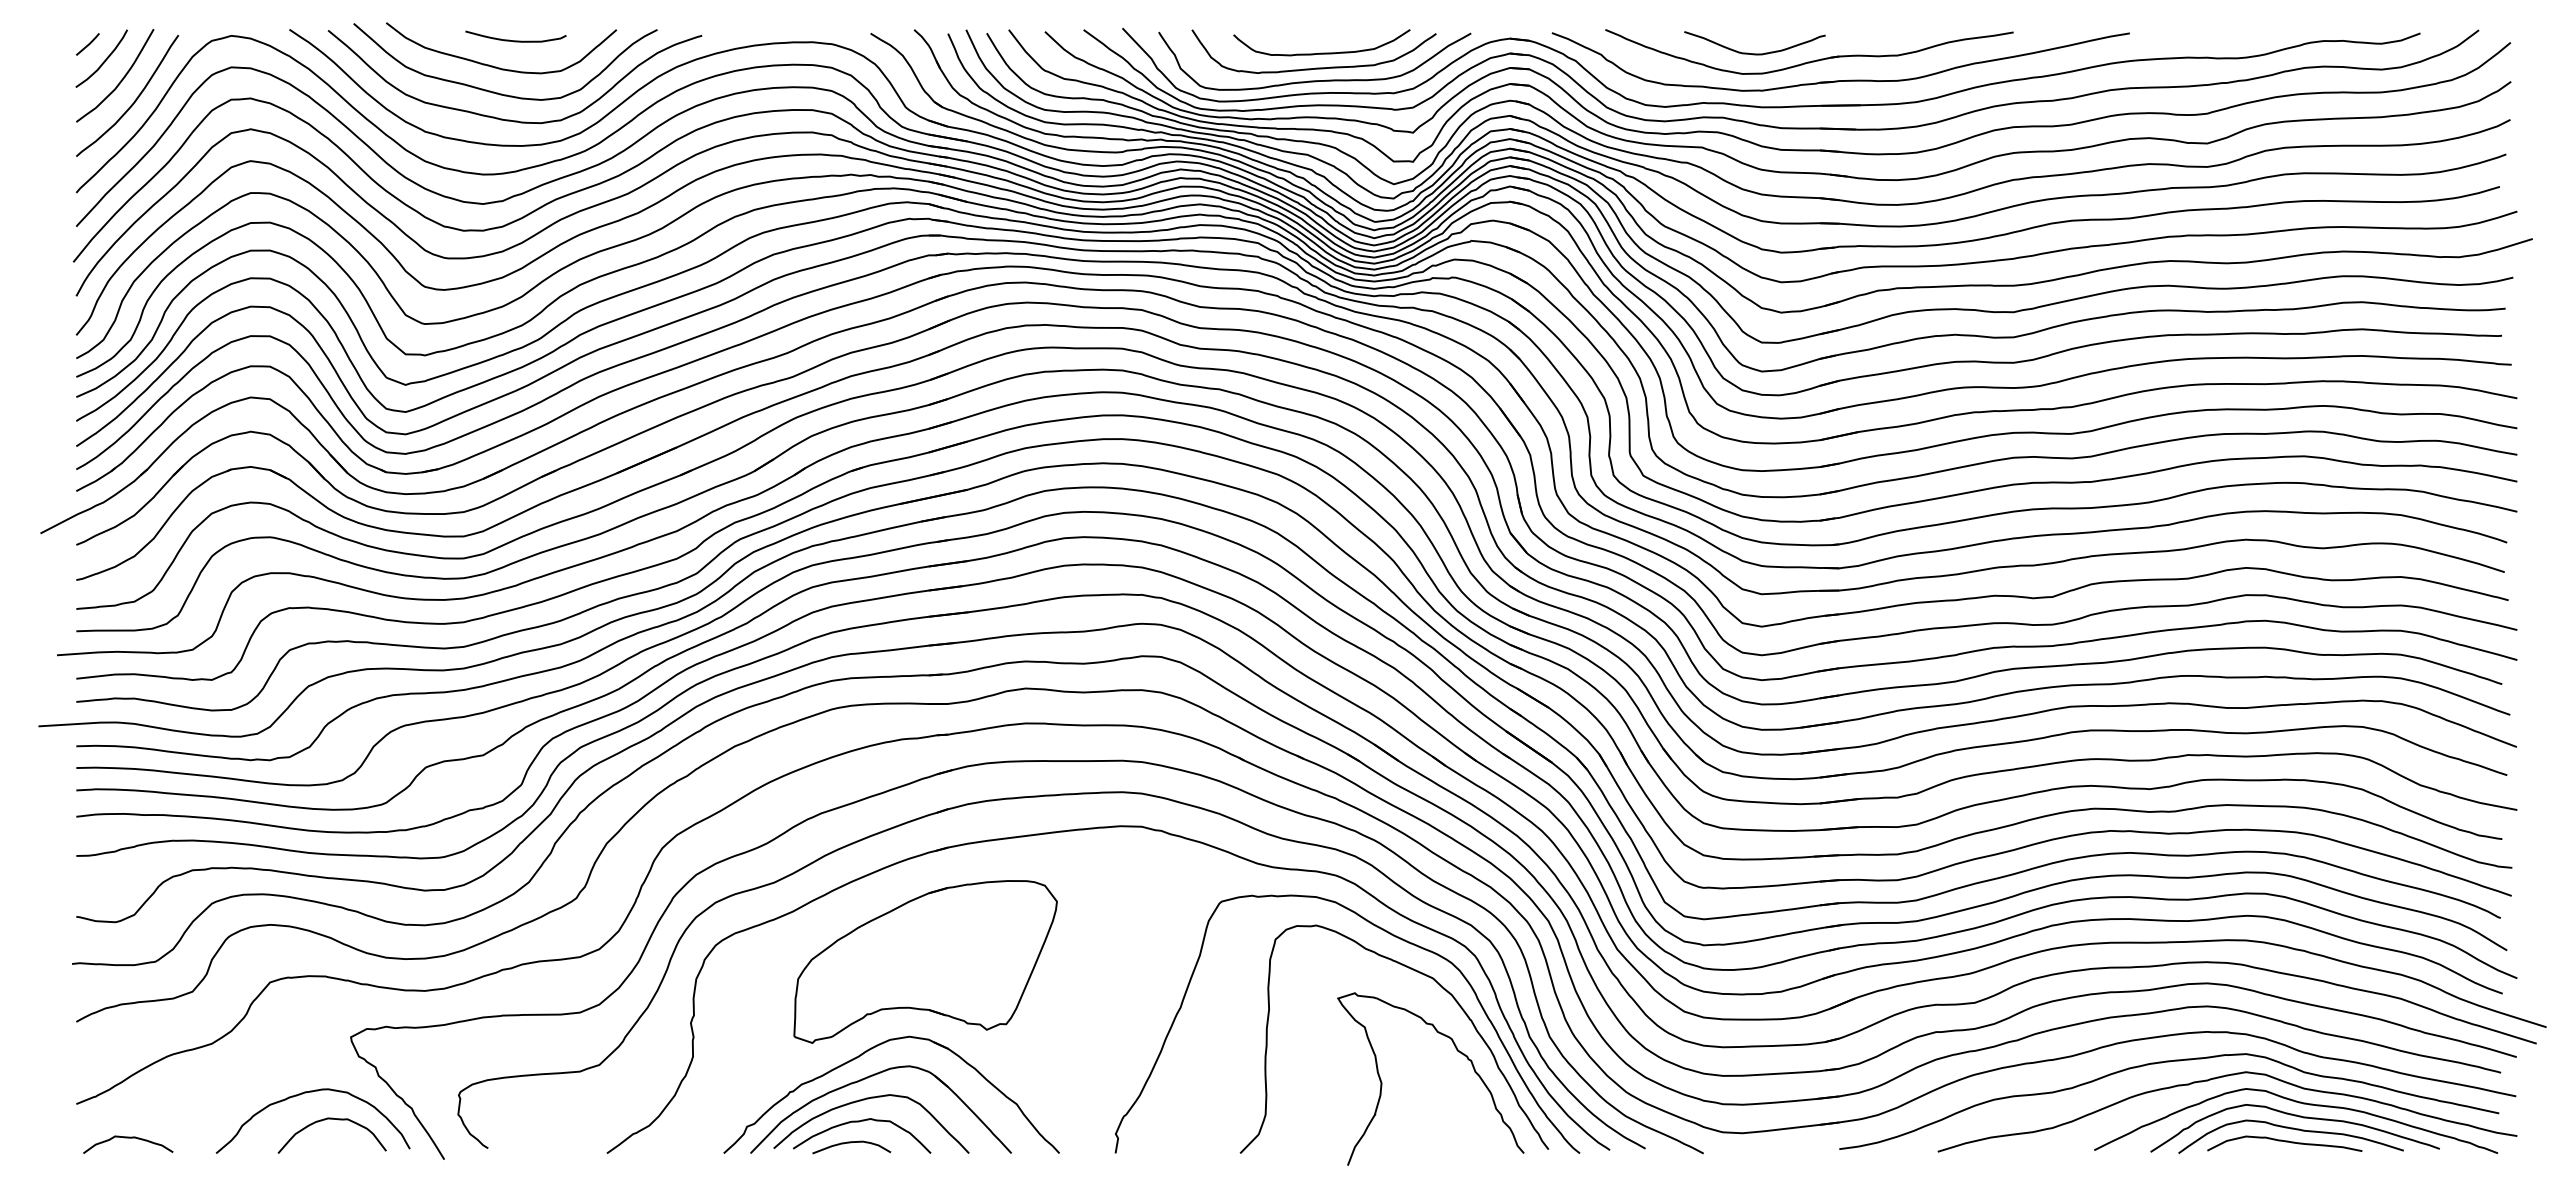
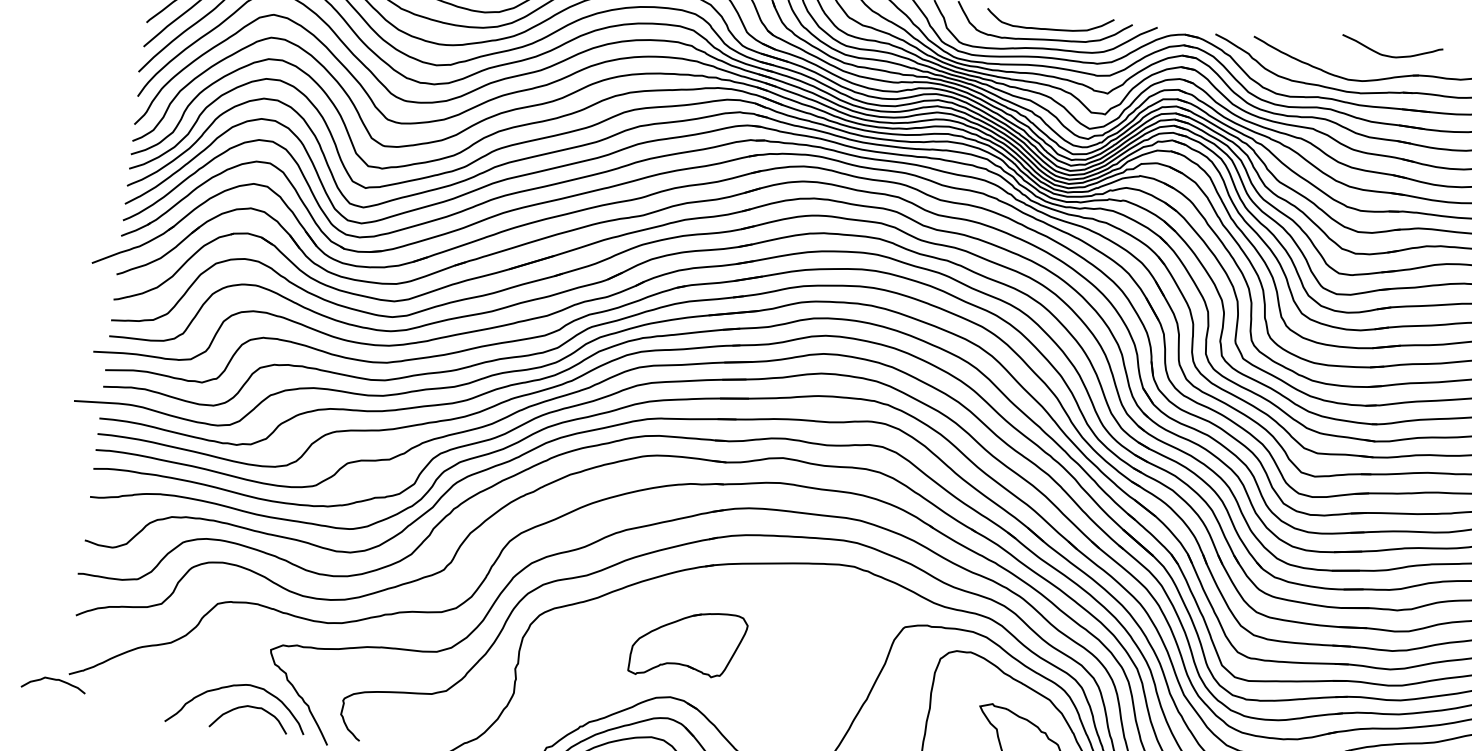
curve: (1754, 53) -> (1390, 56), moved
part: (925, 961) -> (688, 644), size x0.6
curve: (128, 1138) -> (54, 680), moved

